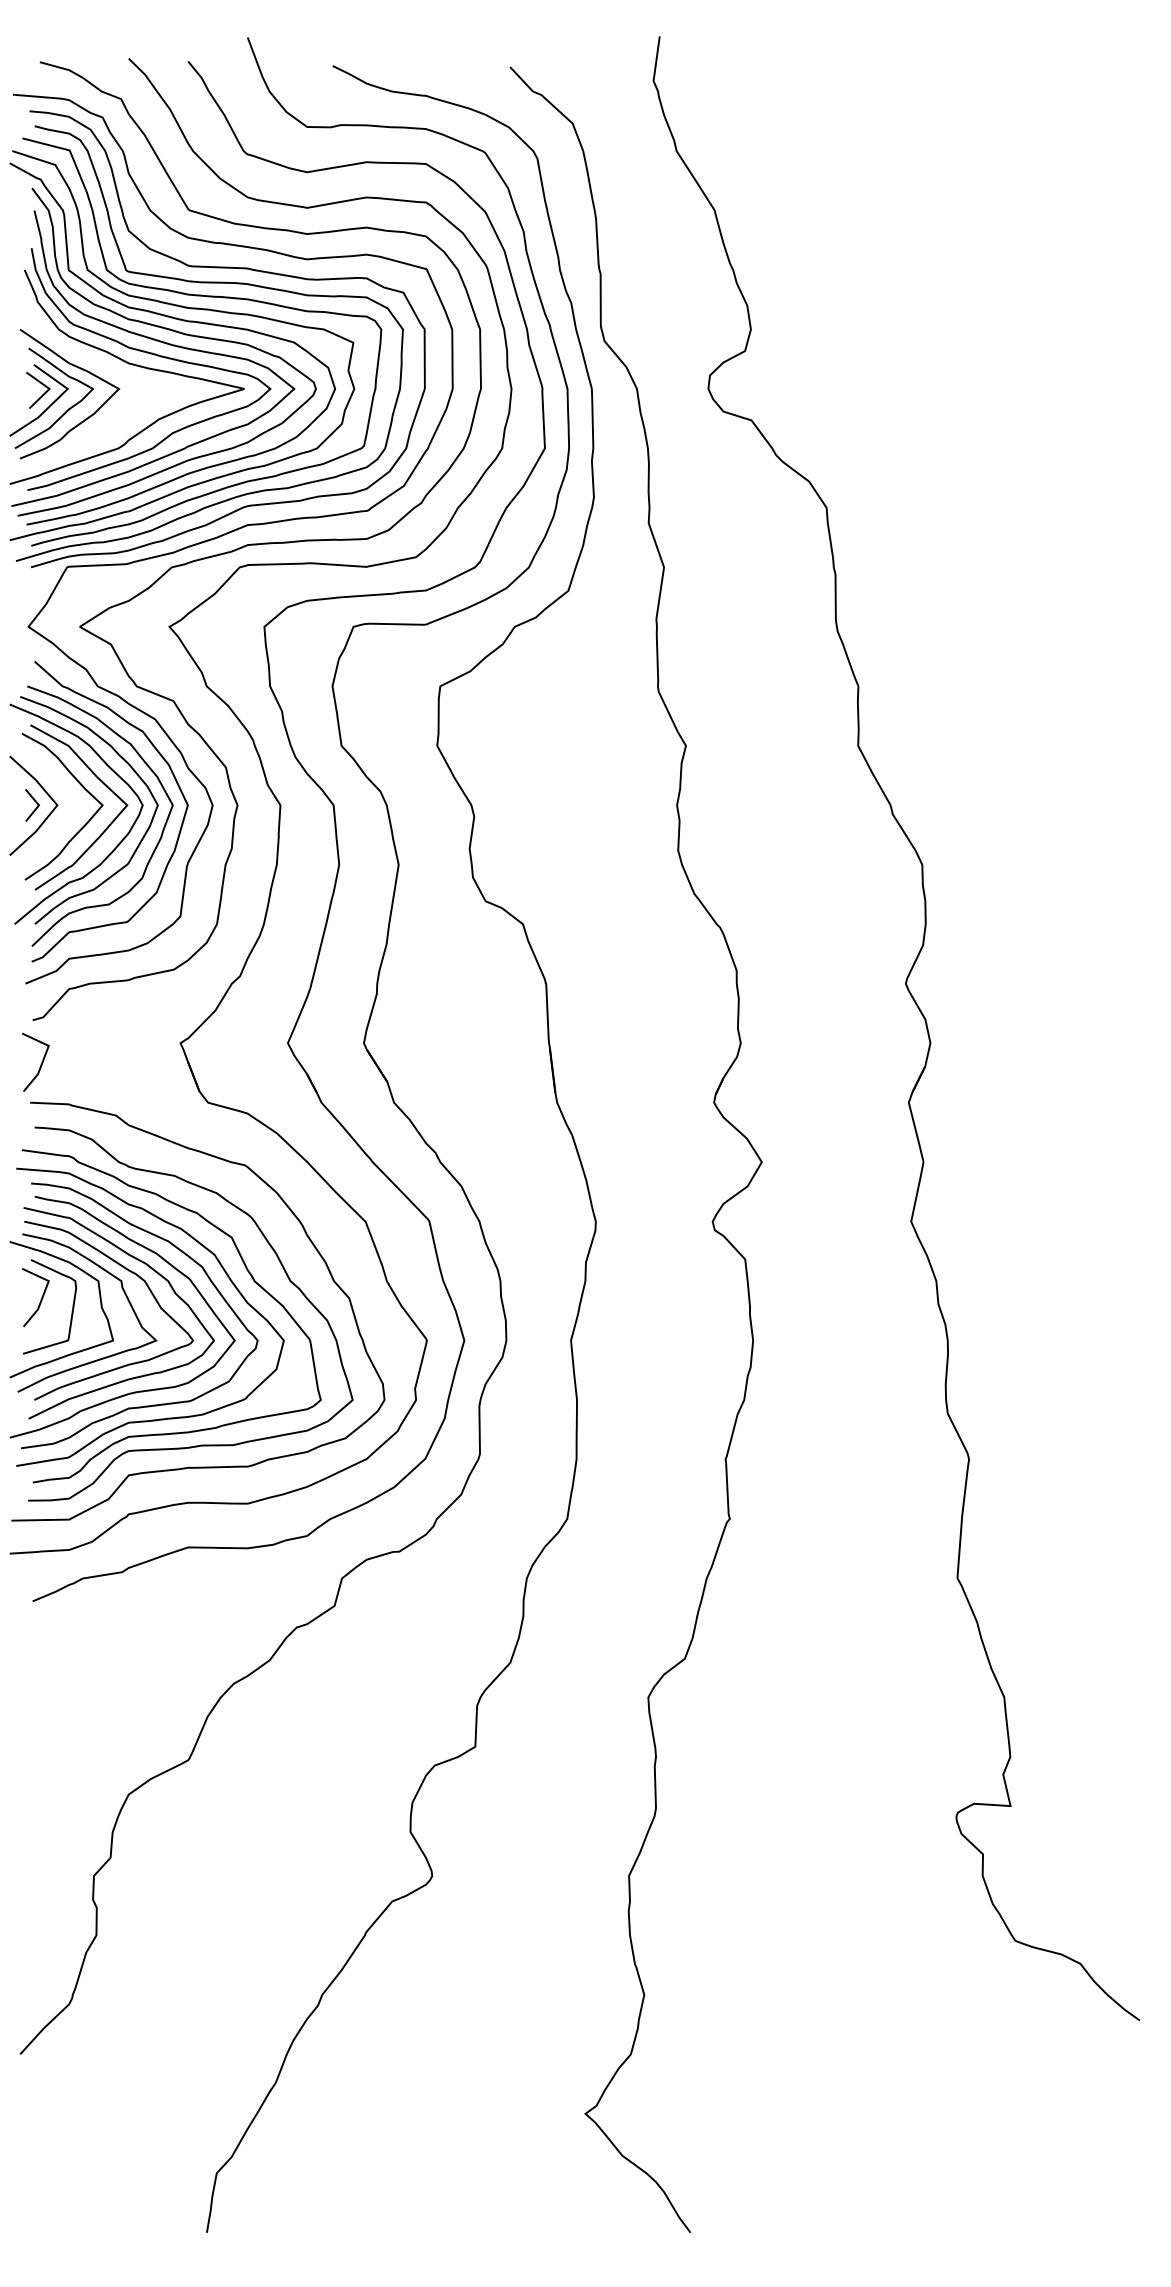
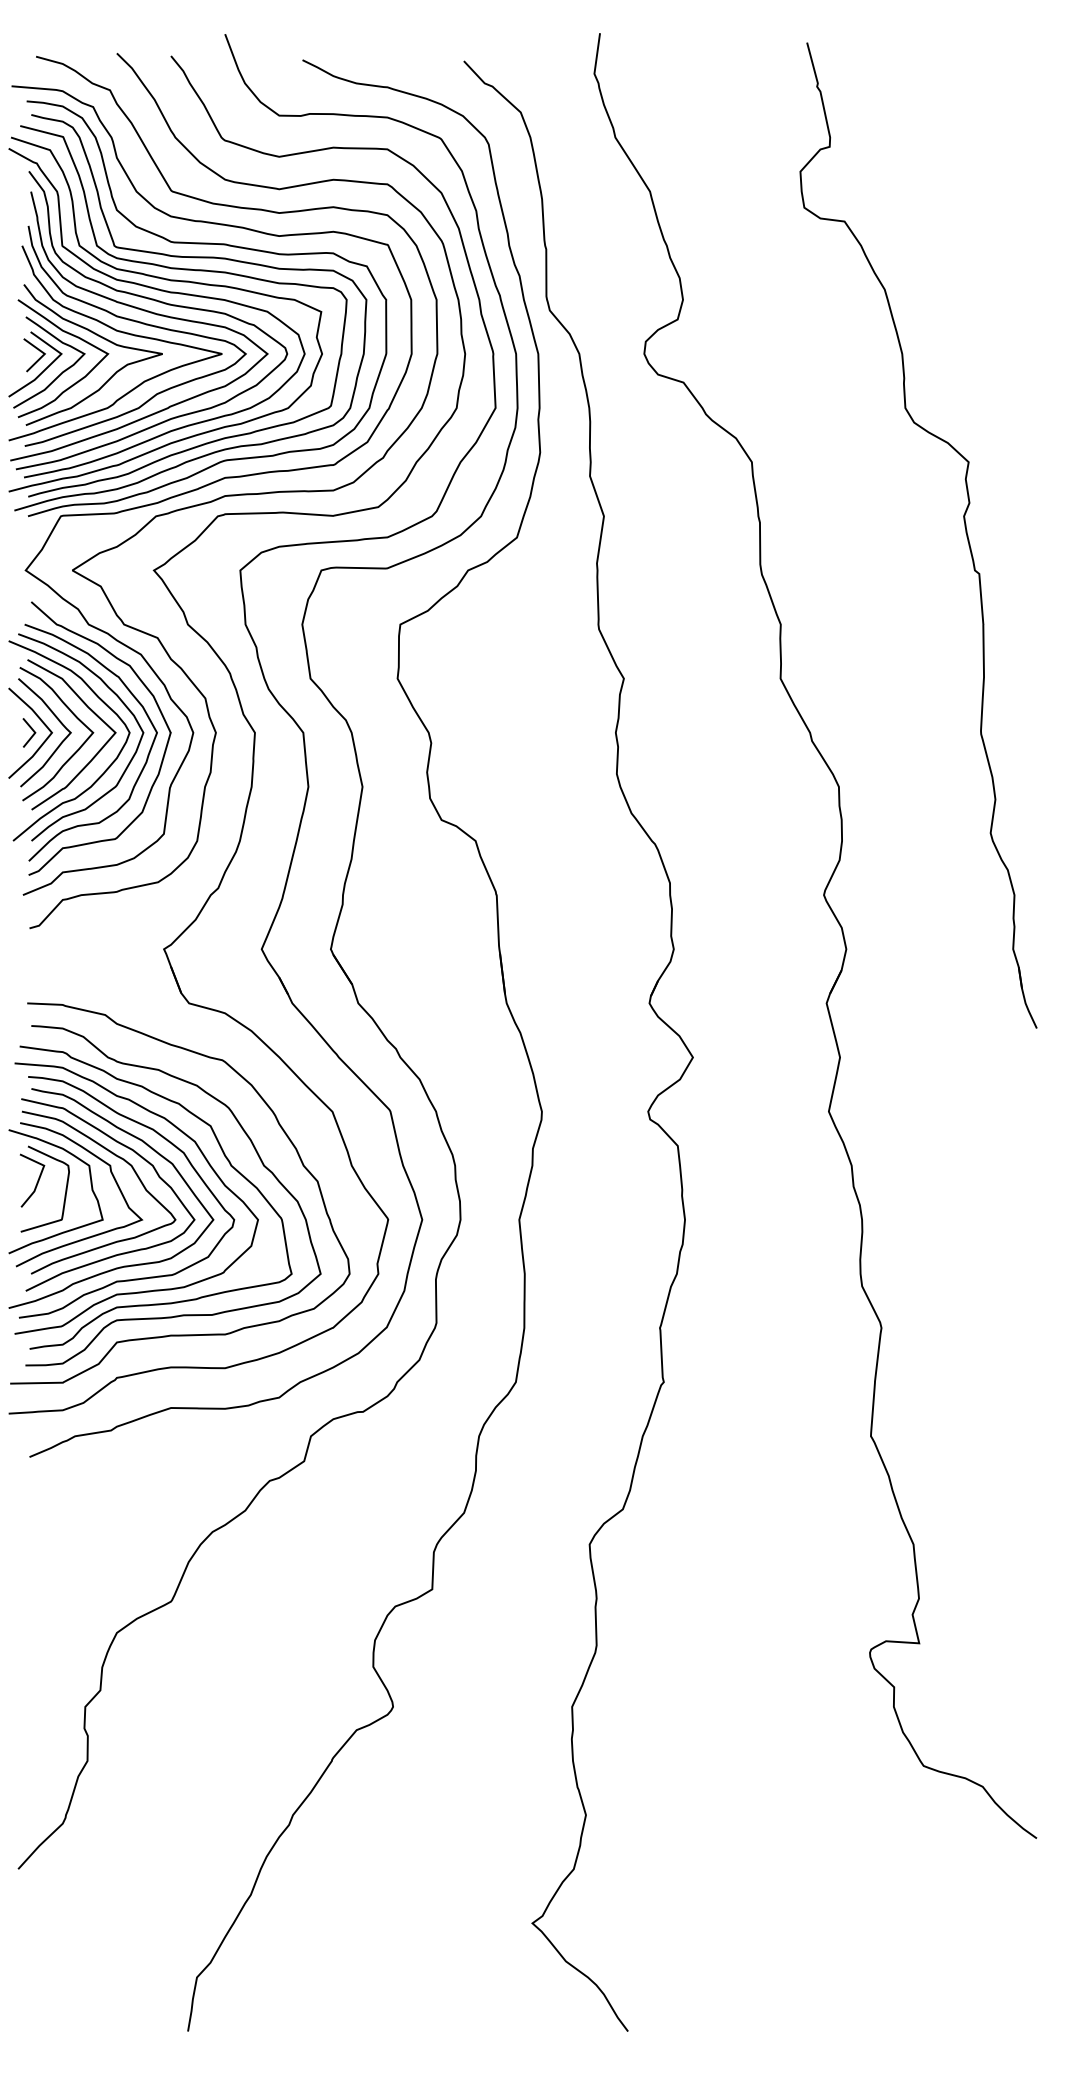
curve: (111, 371) -> (101, 338), added
part: (1060, 579) -> (964, 527), added
curve: (64, 792) -> (58, 721), added
line: (40, 1064) -> (36, 968), removed

